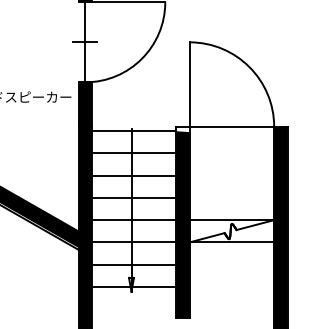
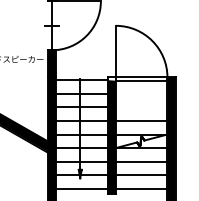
line: (231, 131) -> (141, 80), added
line: (231, 197) -> (141, 120), added
line: (231, 264) -> (141, 161), added
line: (231, 287) -> (141, 175), added
line: (133, 308) -> (81, 188), added
line: (231, 308) -> (141, 188), added

